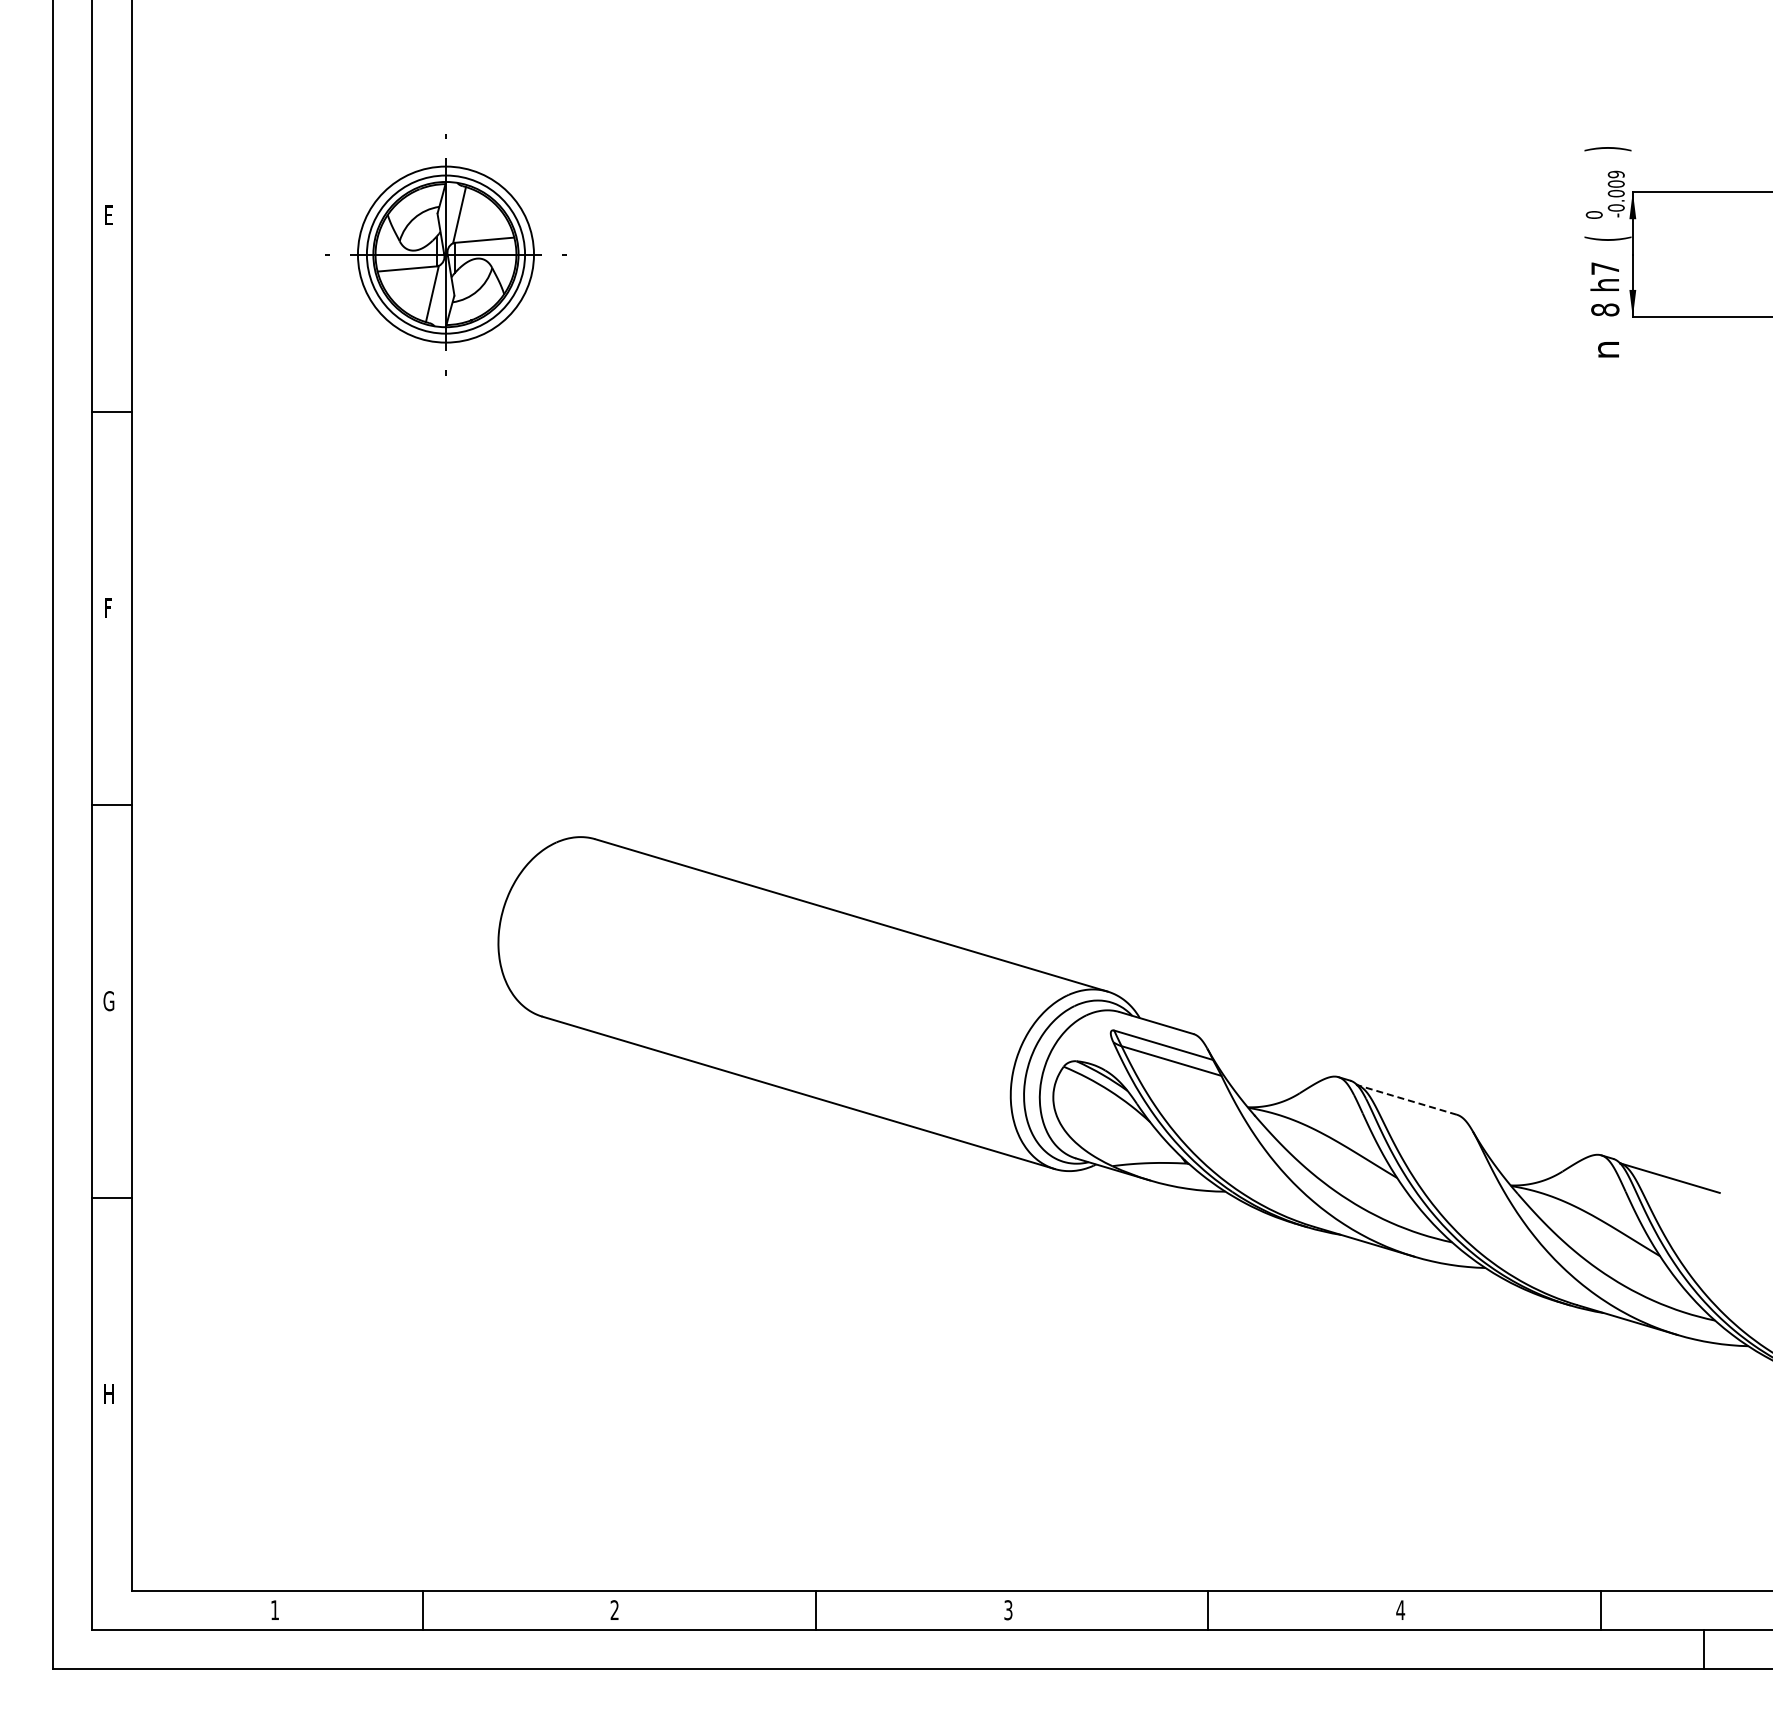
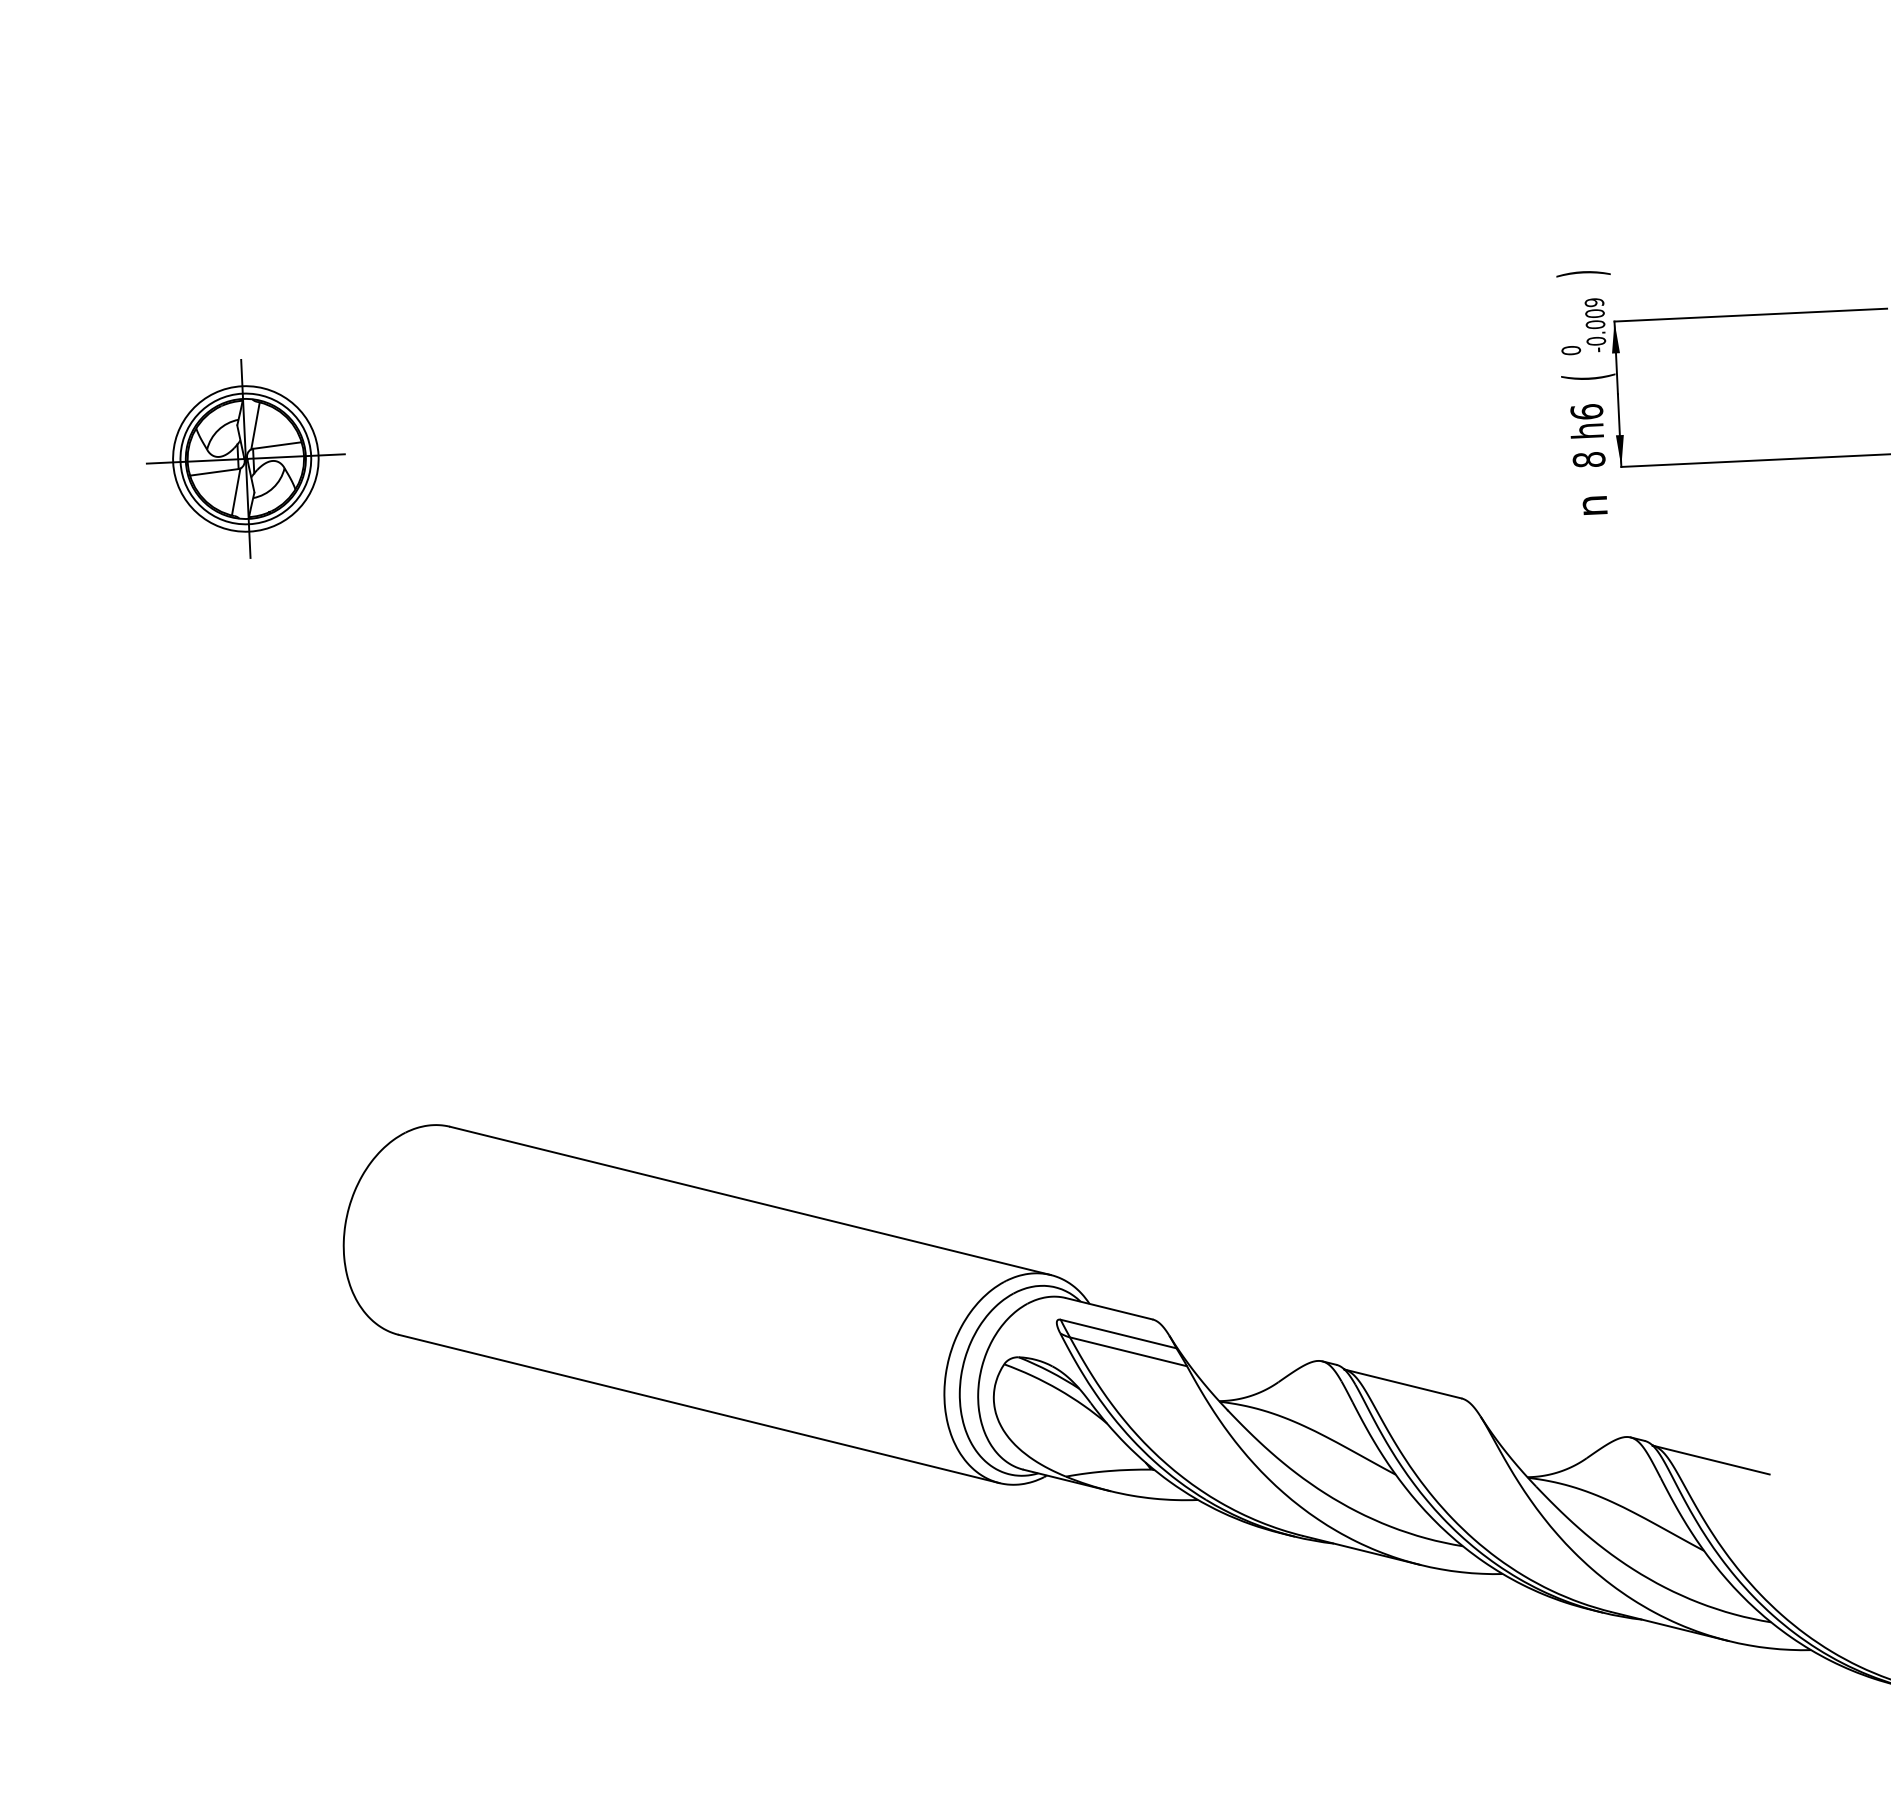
part: (446, 254) -> (246, 458), size x0.71
text: (1605, 268) -> (1587, 411), h7 -> h6
line: (1407, 1099) -> (1403, 1383), dashed -> solid

